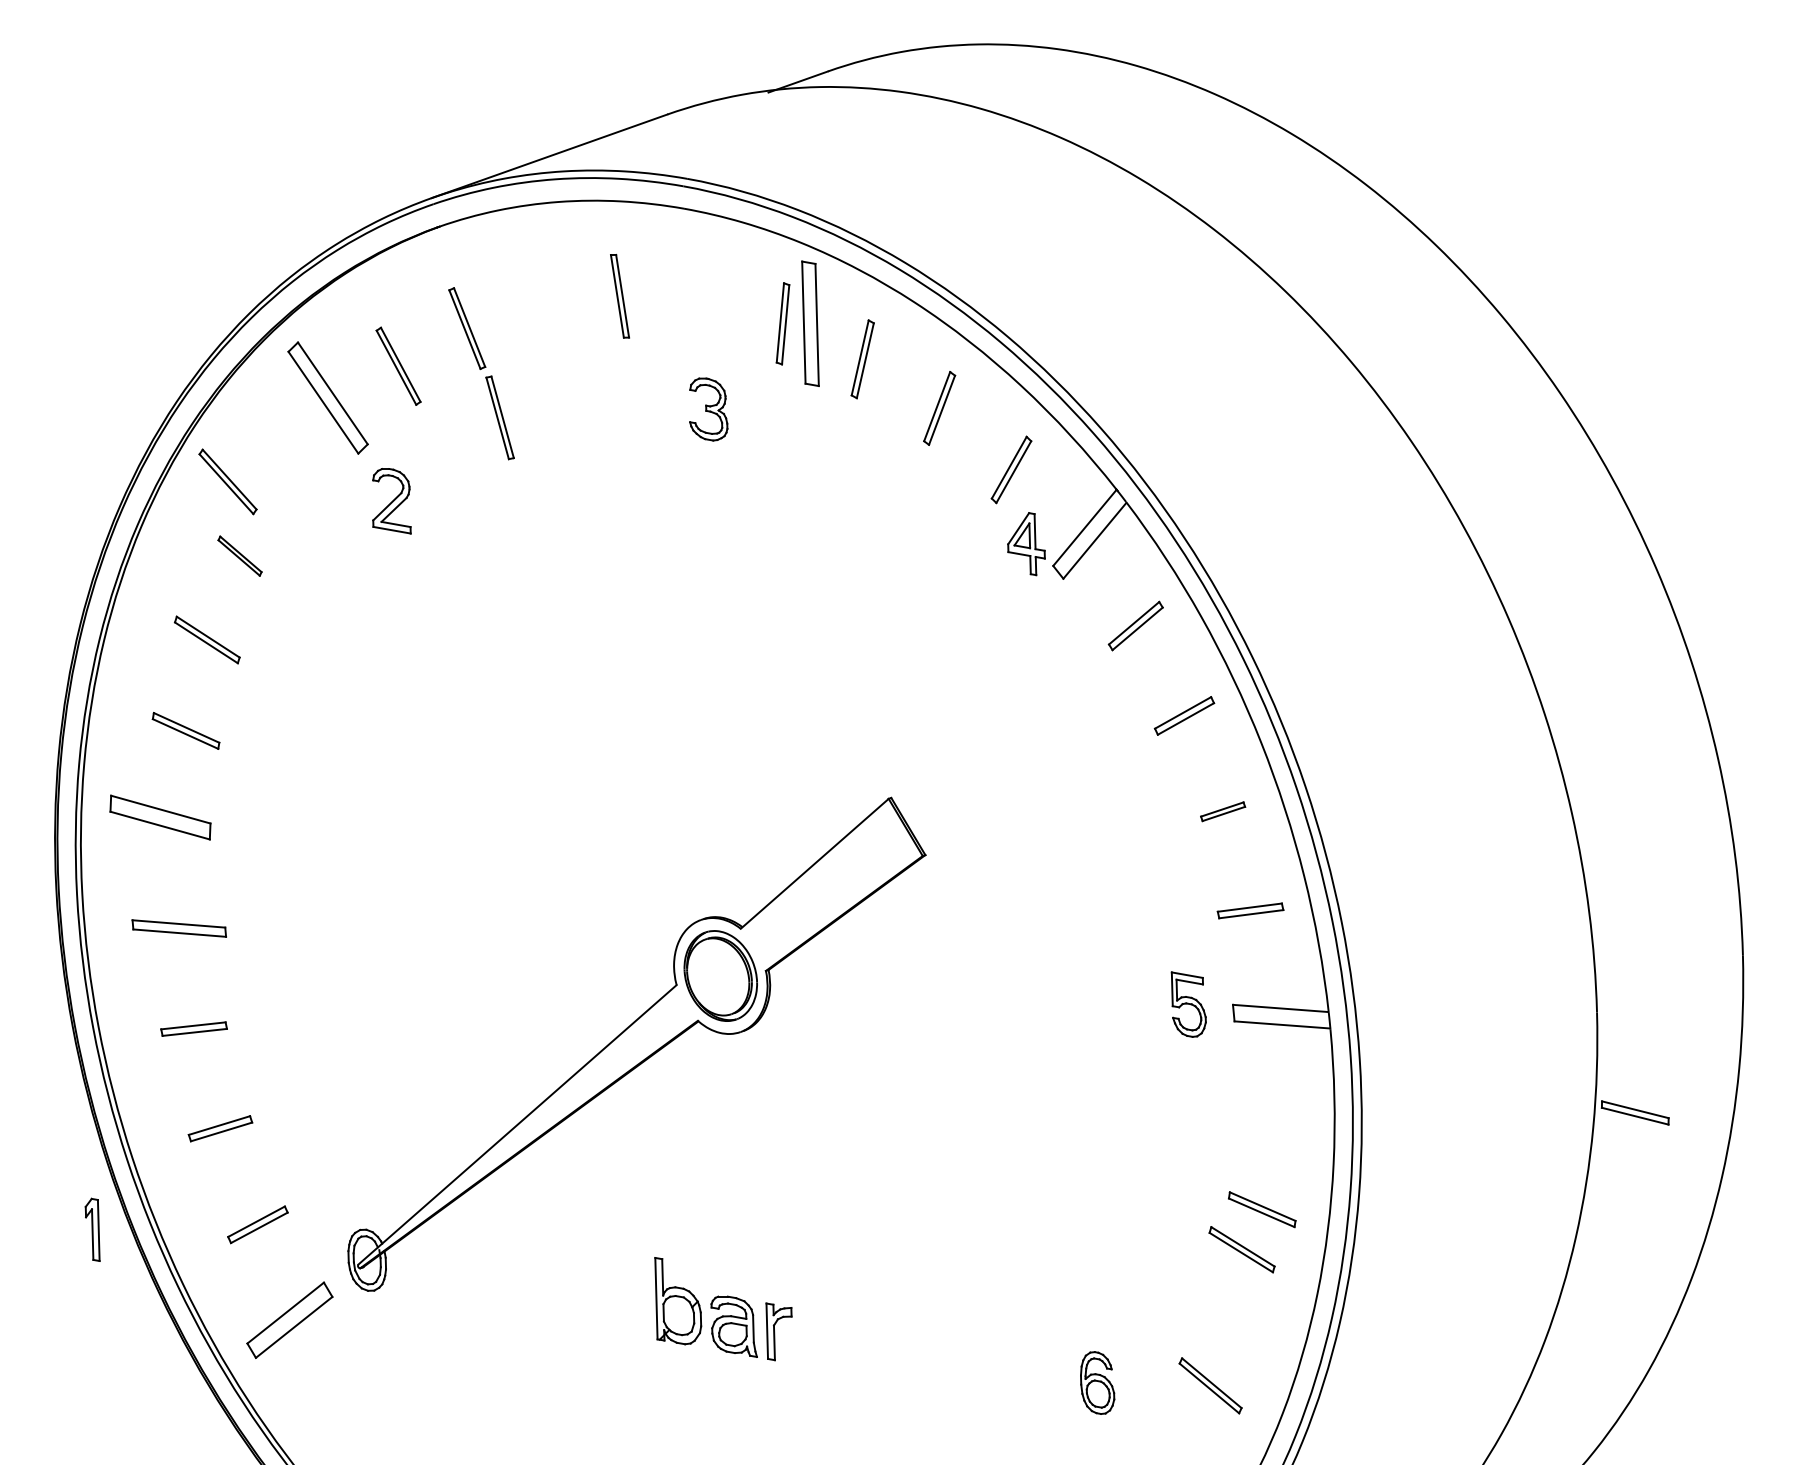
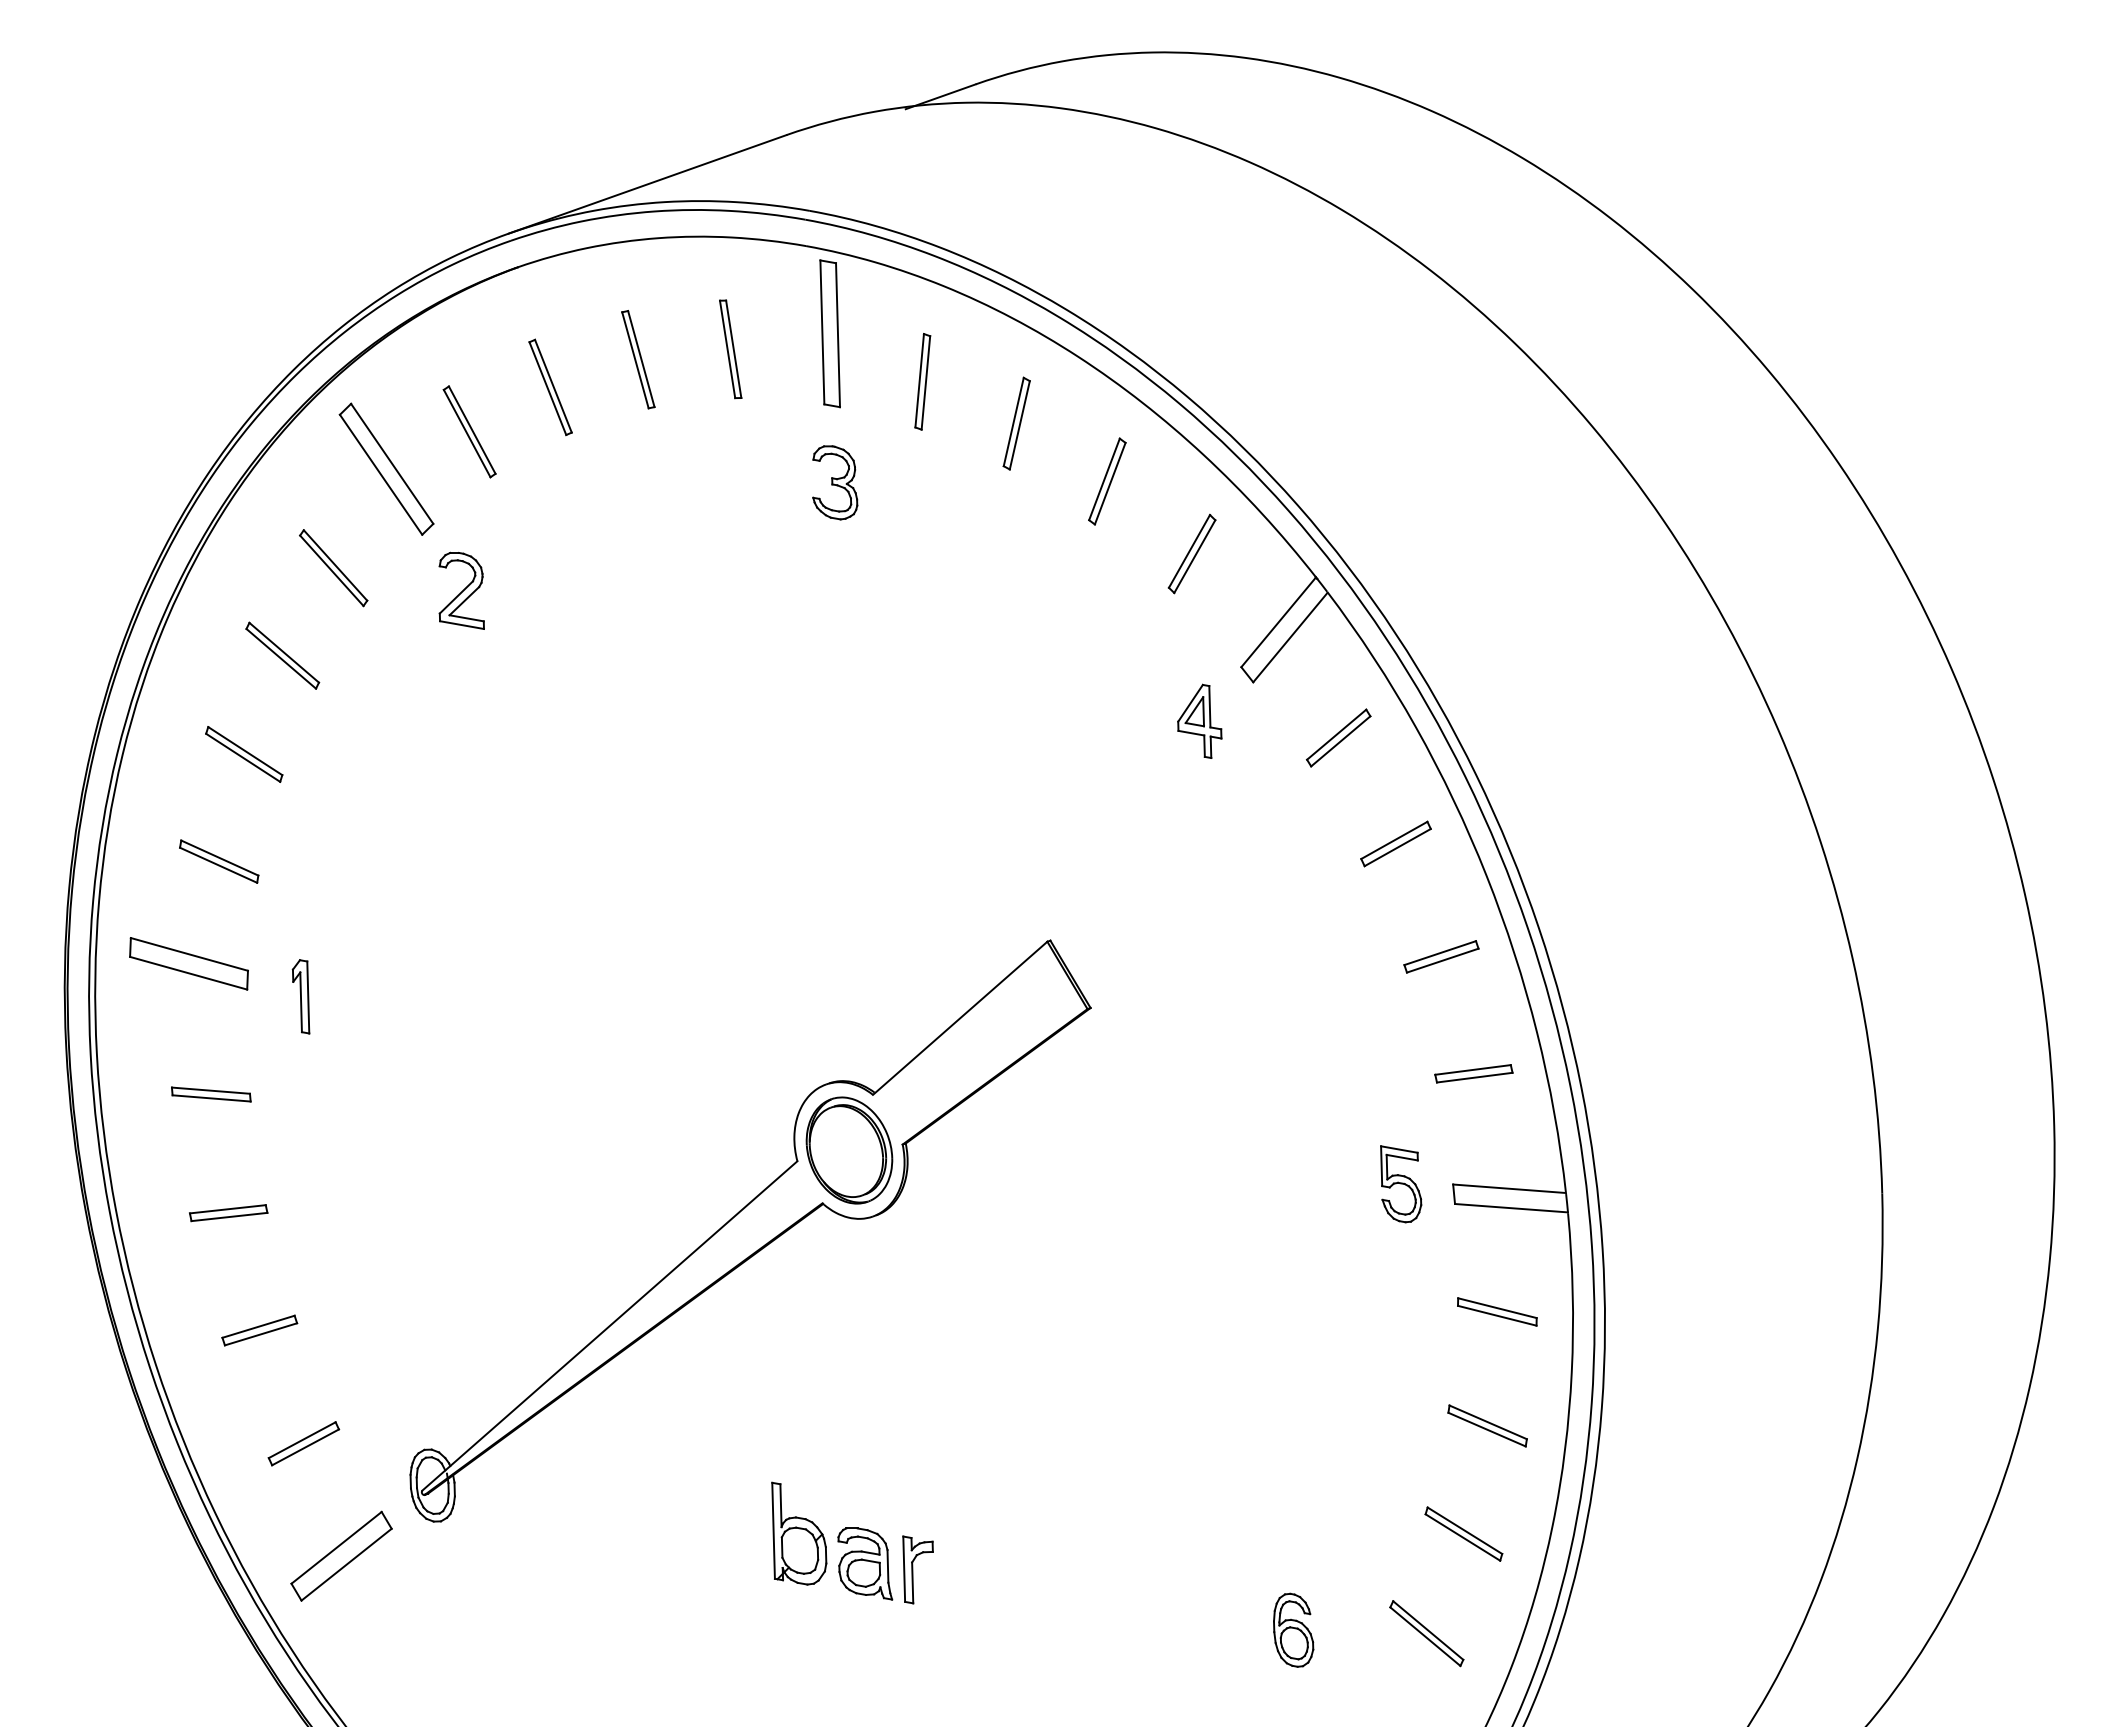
part: (809, 323) -> (829, 333), moved
part: (500, 417) -> (638, 359), moved
part: (227, 482) -> (333, 568), moved
part: (1026, 543) -> (1199, 720), moved
part: (239, 556) -> (282, 655), size x1.43
part: (1223, 811) -> (1441, 956), size x1.43
part: (179, 928) -> (211, 1094), size x0.71
part: (1635, 1112) -> (1497, 1311), moved
part: (92, 1229) -> (300, 996), moved
part: (1241, 1249) -> (1463, 1533), moved

